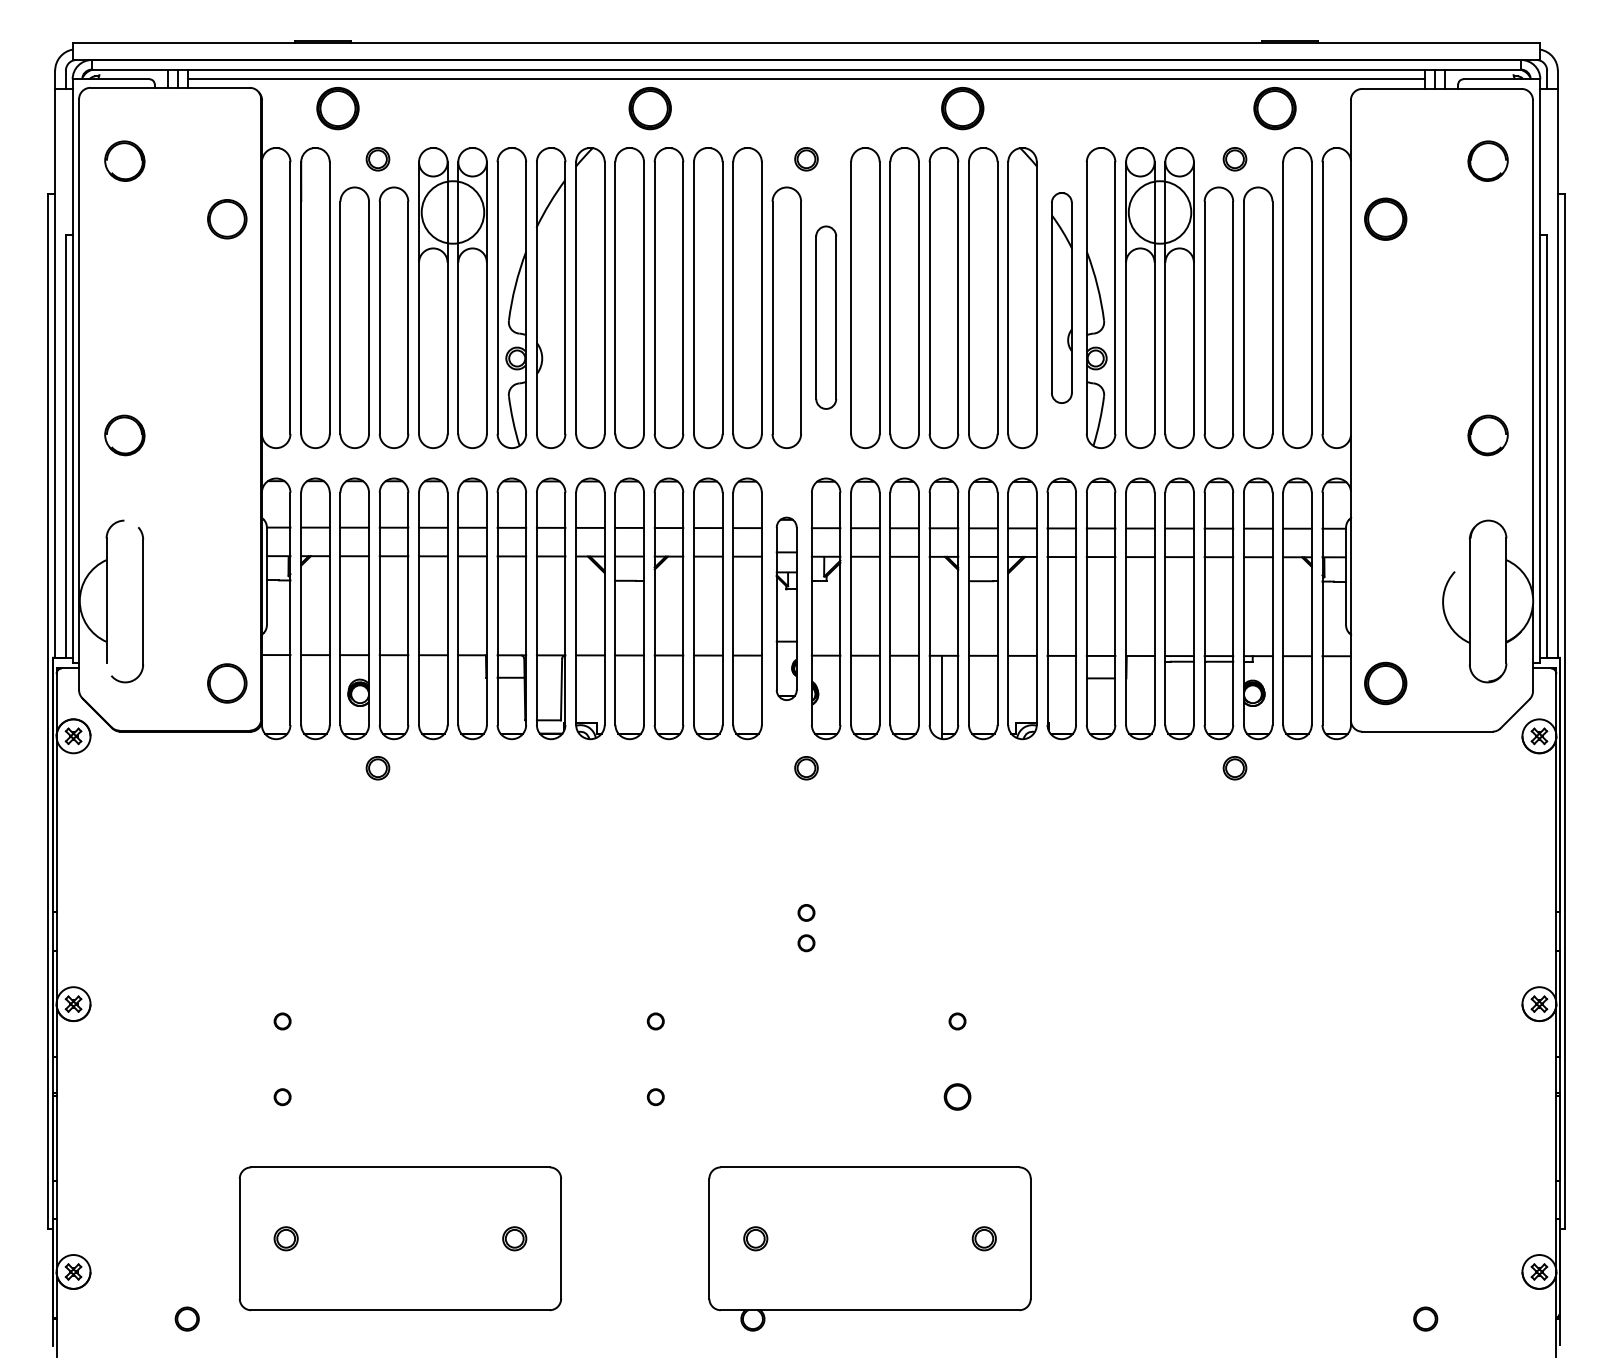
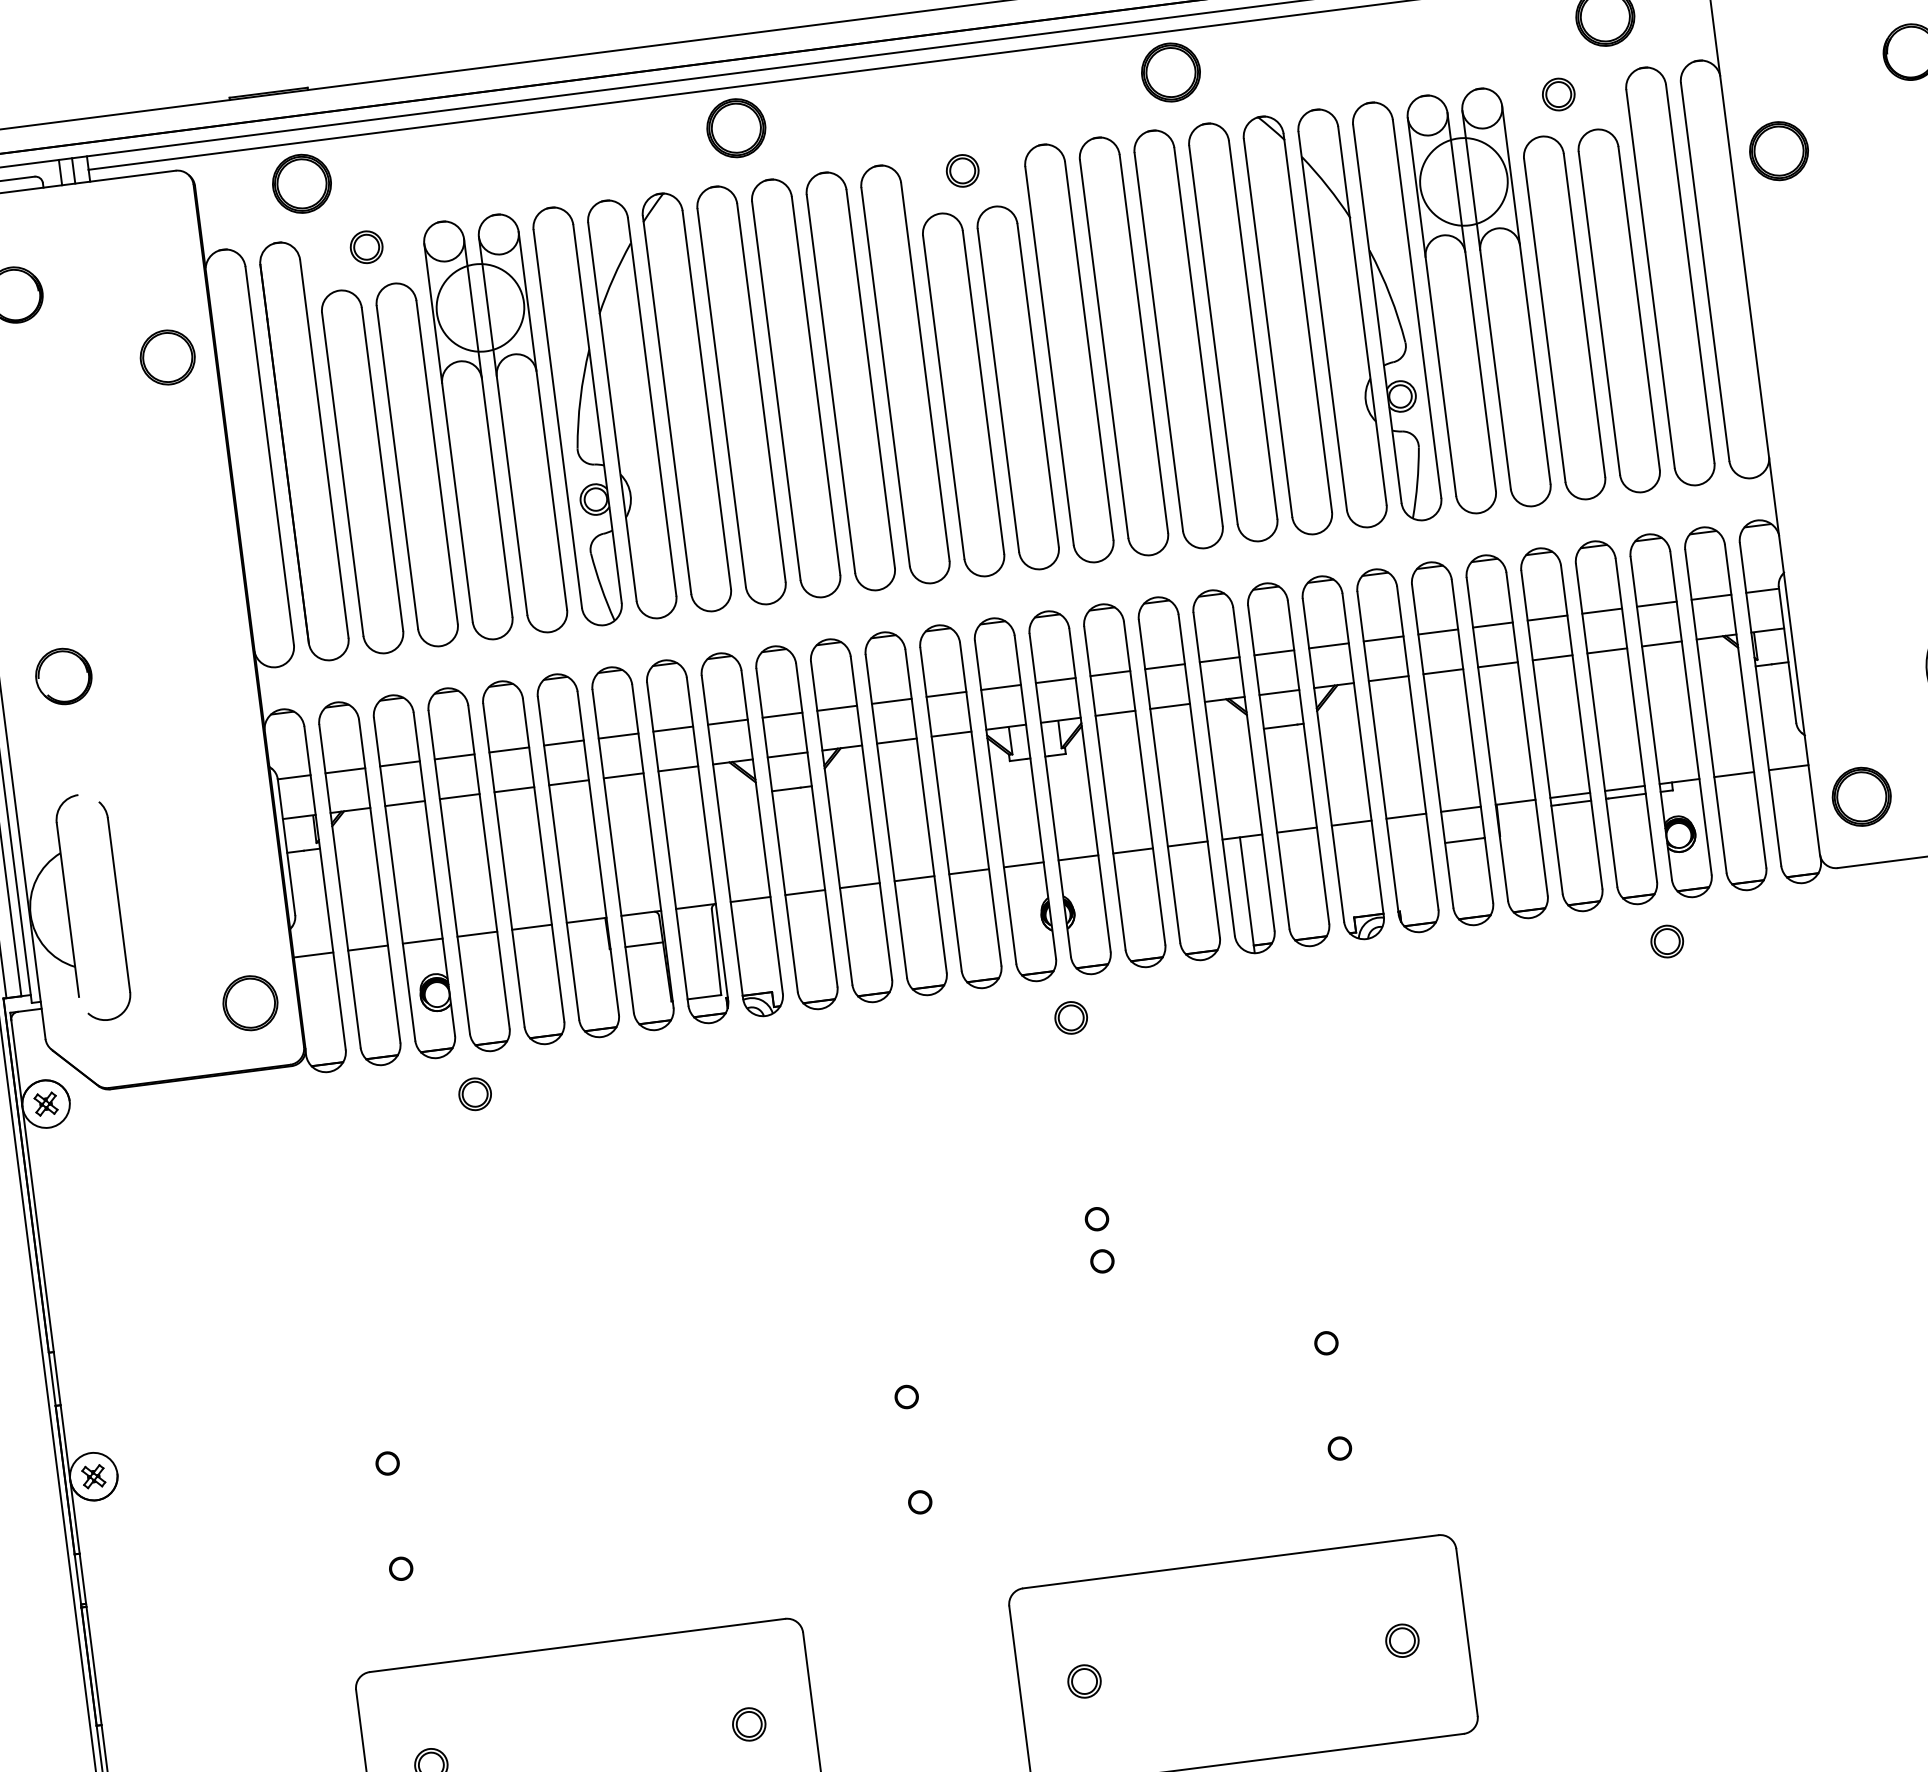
part: (1061, 297) -> (1342, 317), size x1.43
part: (826, 317) -> (1018, 387), size x1.43
part: (786, 608) -> (1014, 799), size x1.43
circle: (957, 1097) -> (1339, 1449), size x0.62

